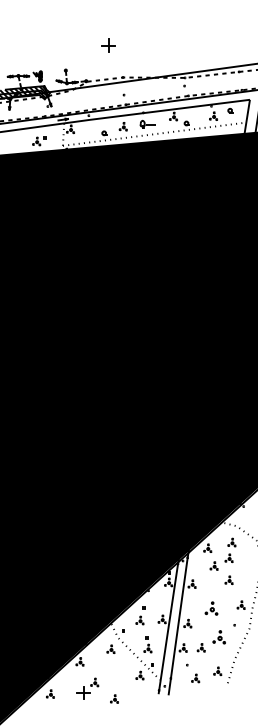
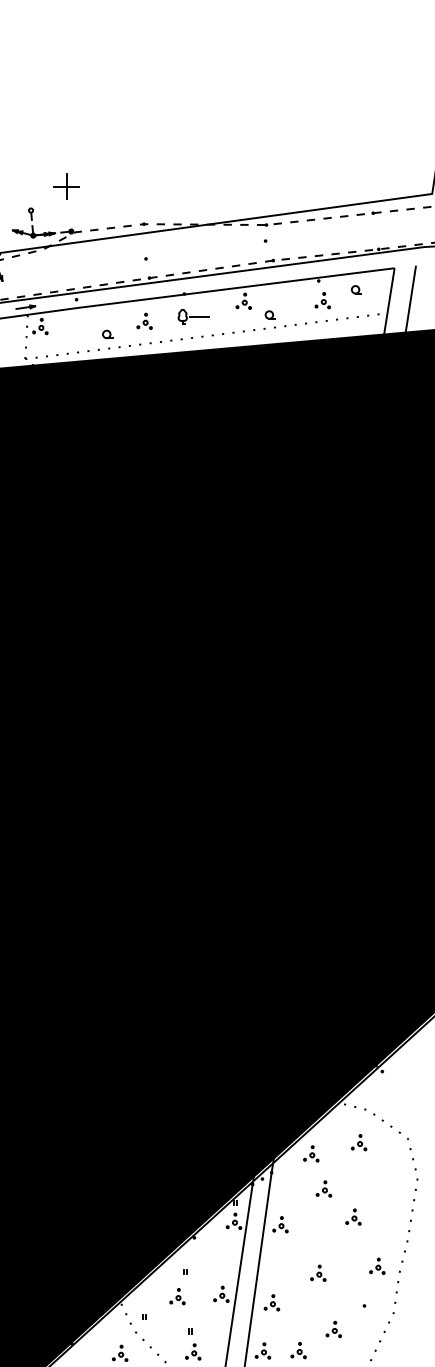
part: (108, 45) -> (65, 186), moved
part: (228, 558) -> (352, 1174), removed
part: (210, 608) -> (316, 1272), size x0.62
part: (218, 636) -> (332, 1328), size x0.62

